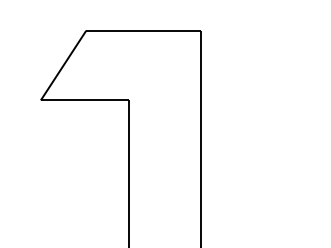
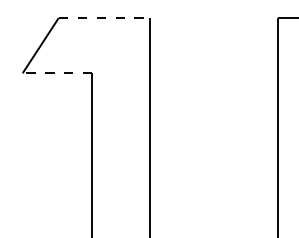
line: (143, 31) -> (104, 18), solid -> dashed
line: (84, 100) -> (57, 73), solid -> dashed

